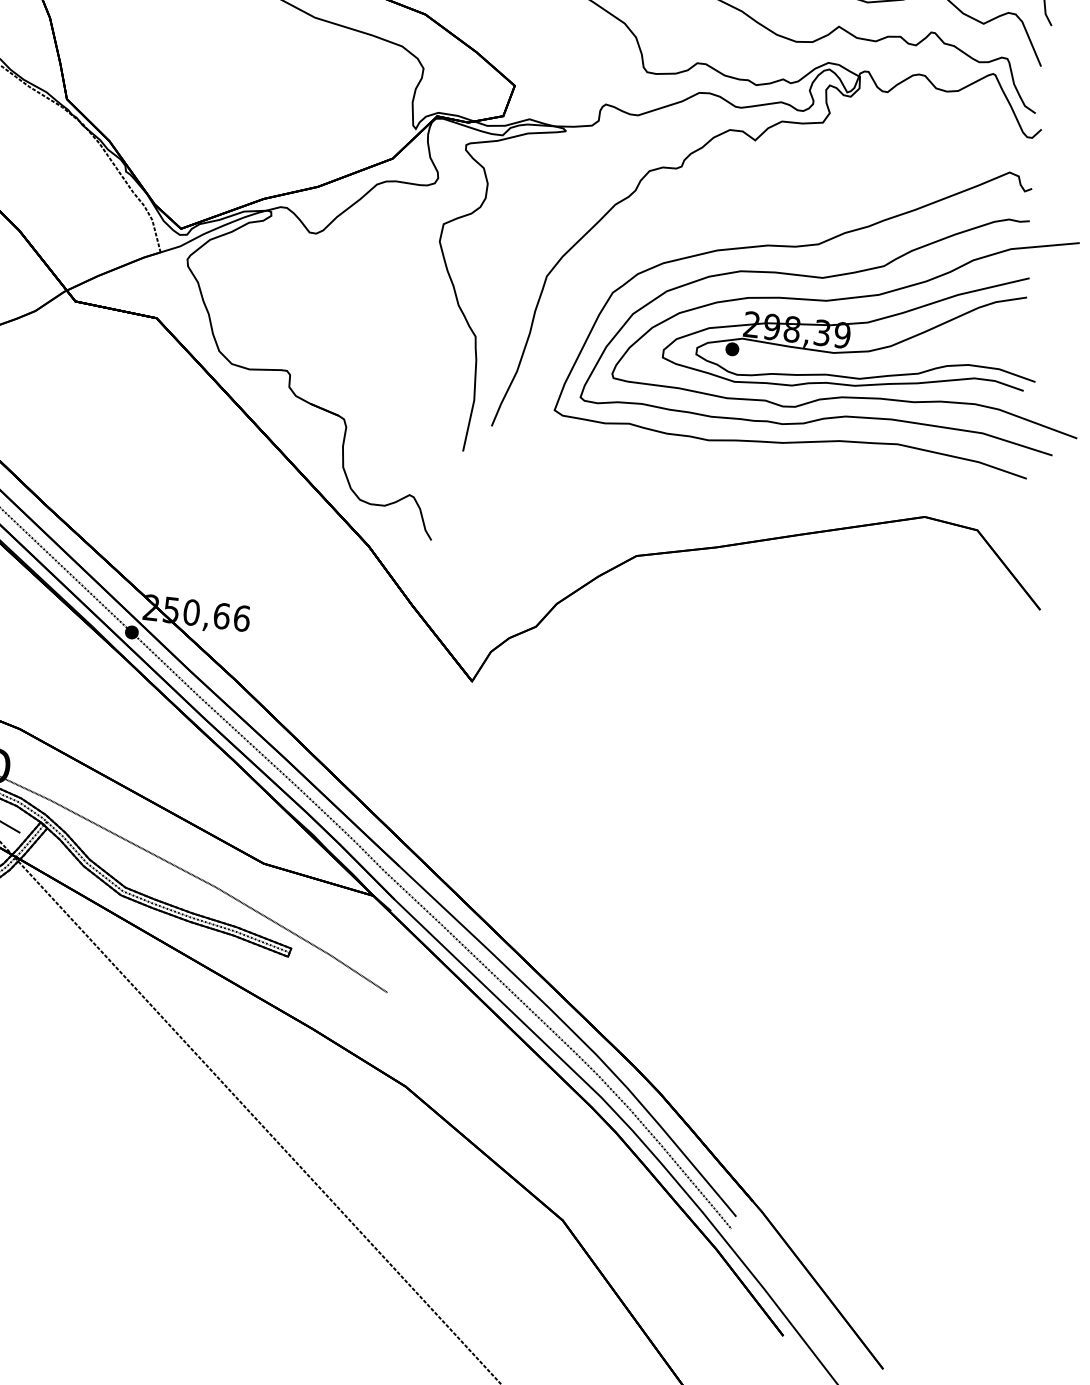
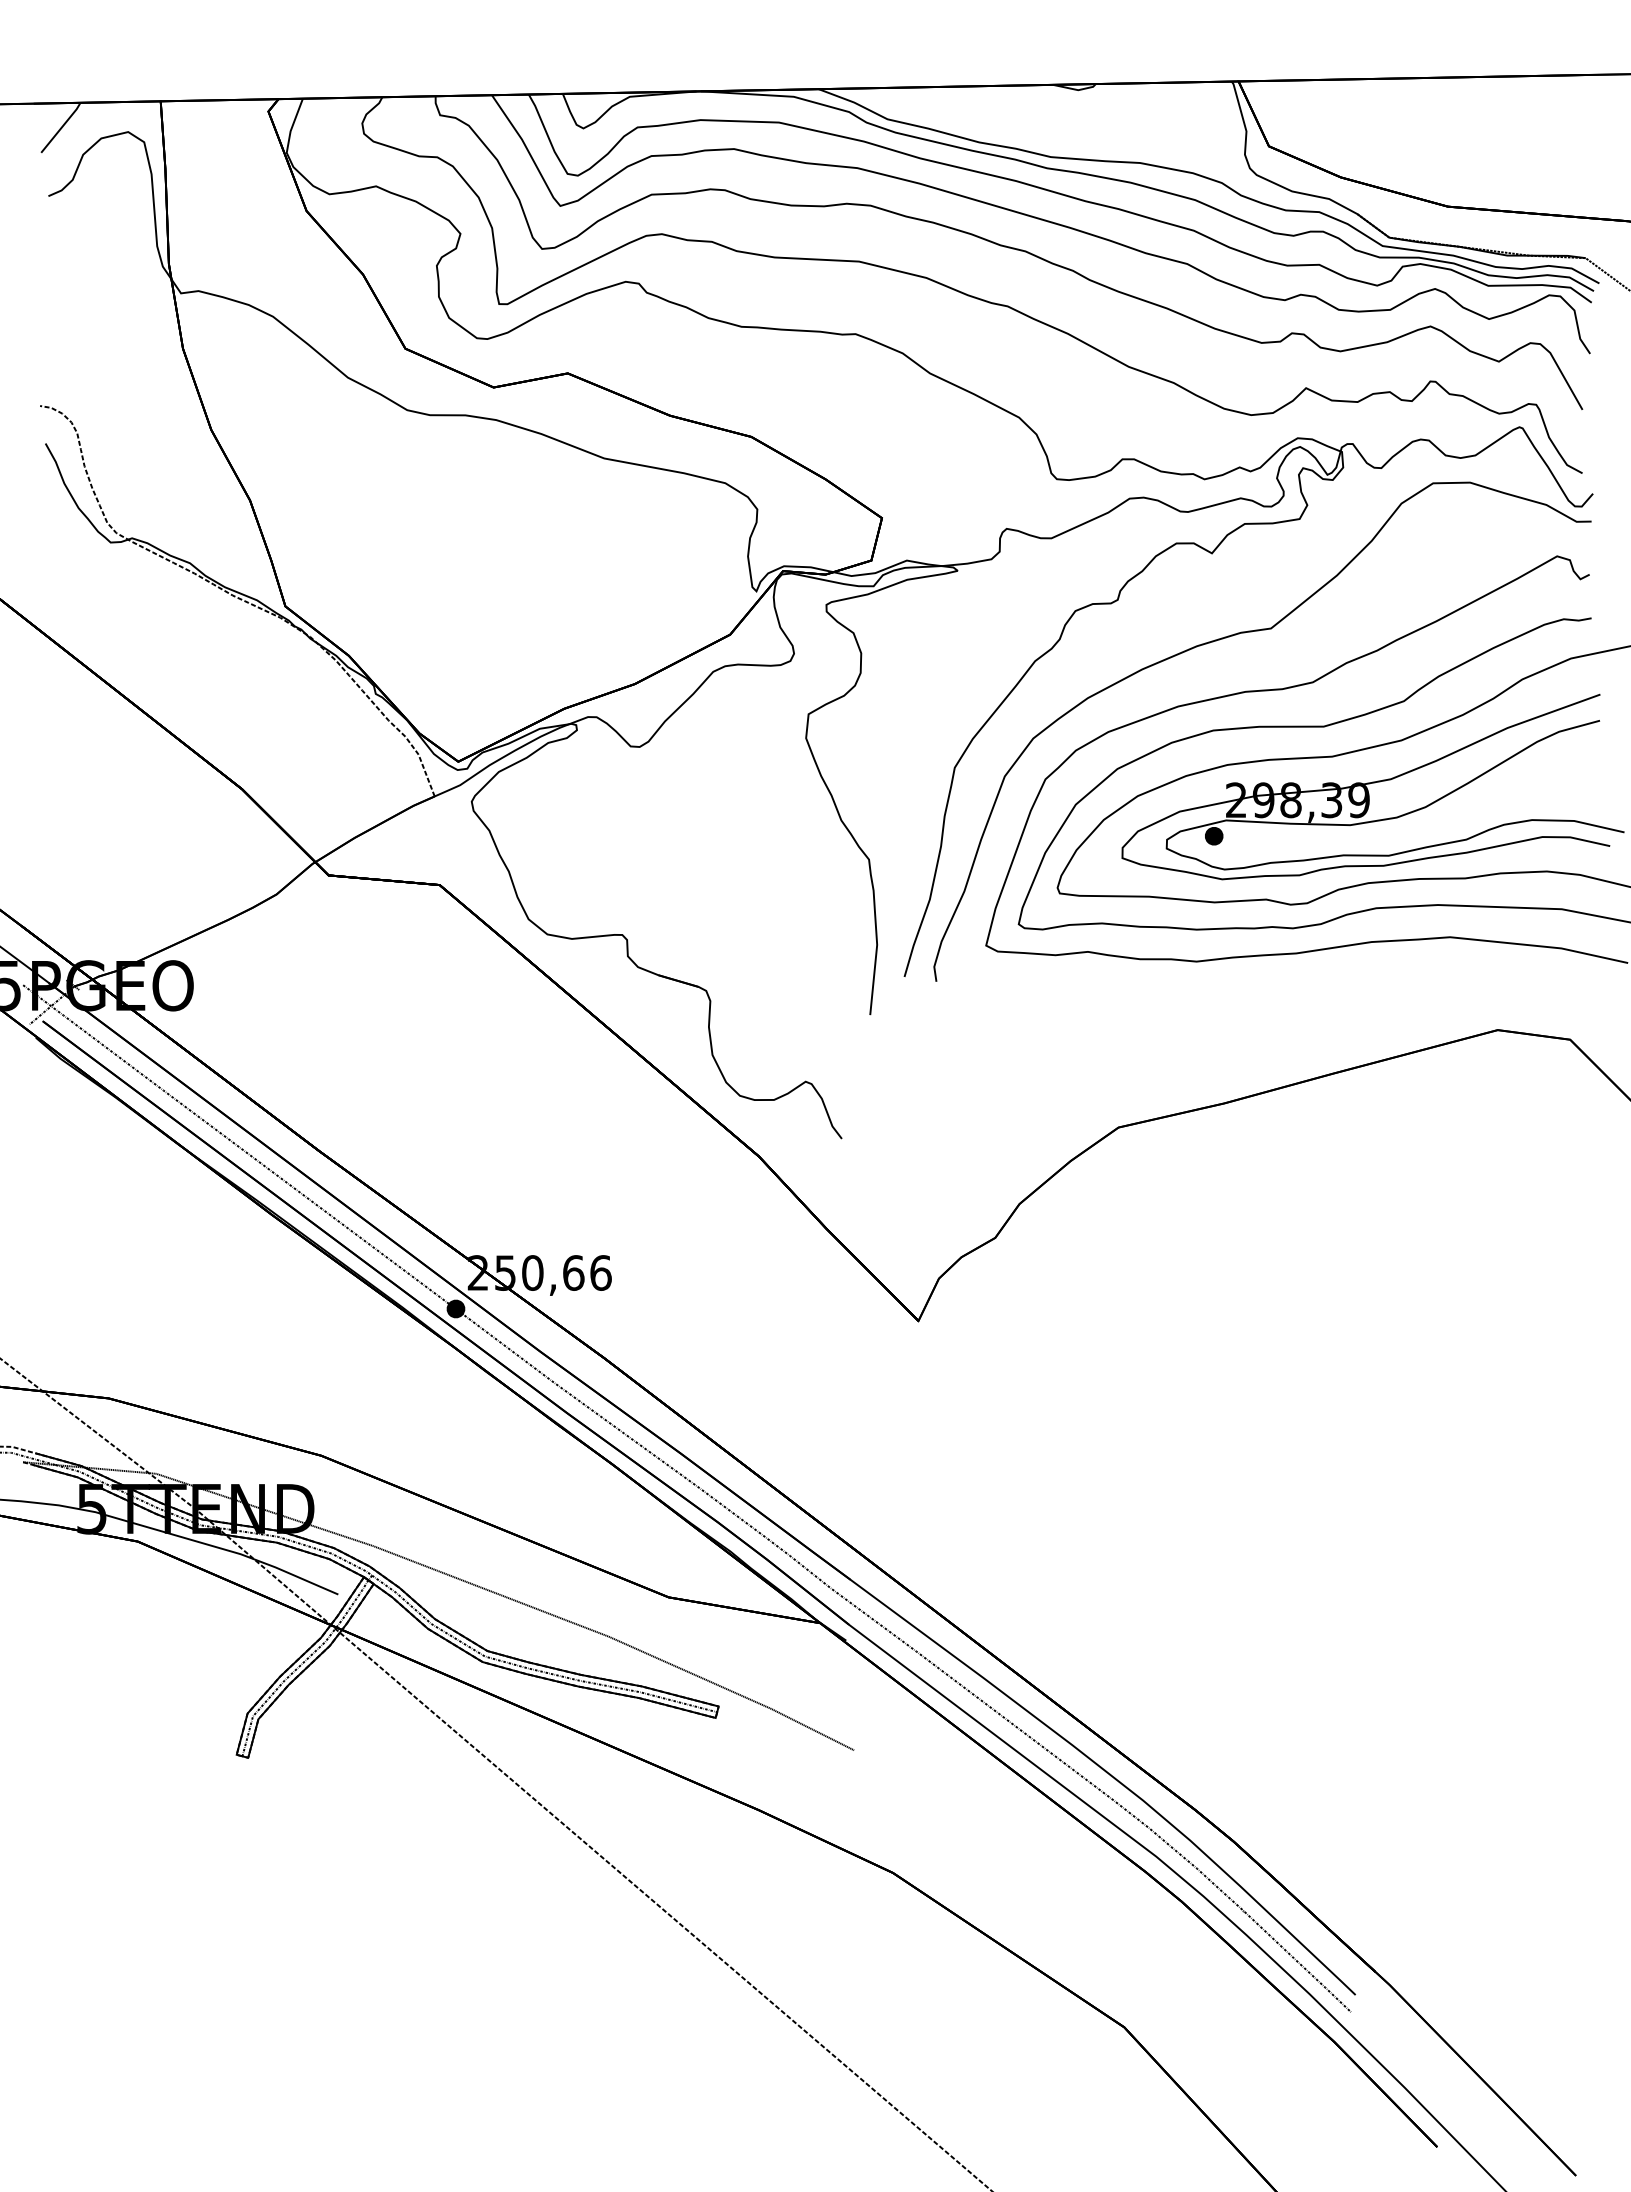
curve: (766, 203) -> (1236, 635), added

